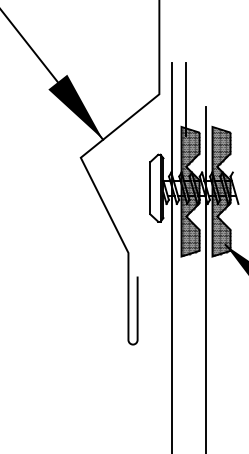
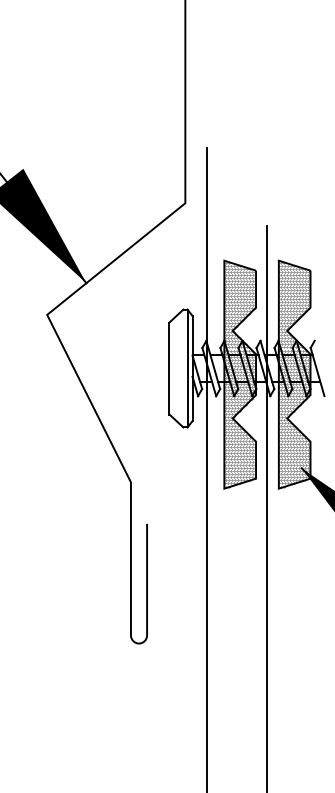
line: (185, 99) -> (231, 212), removed

